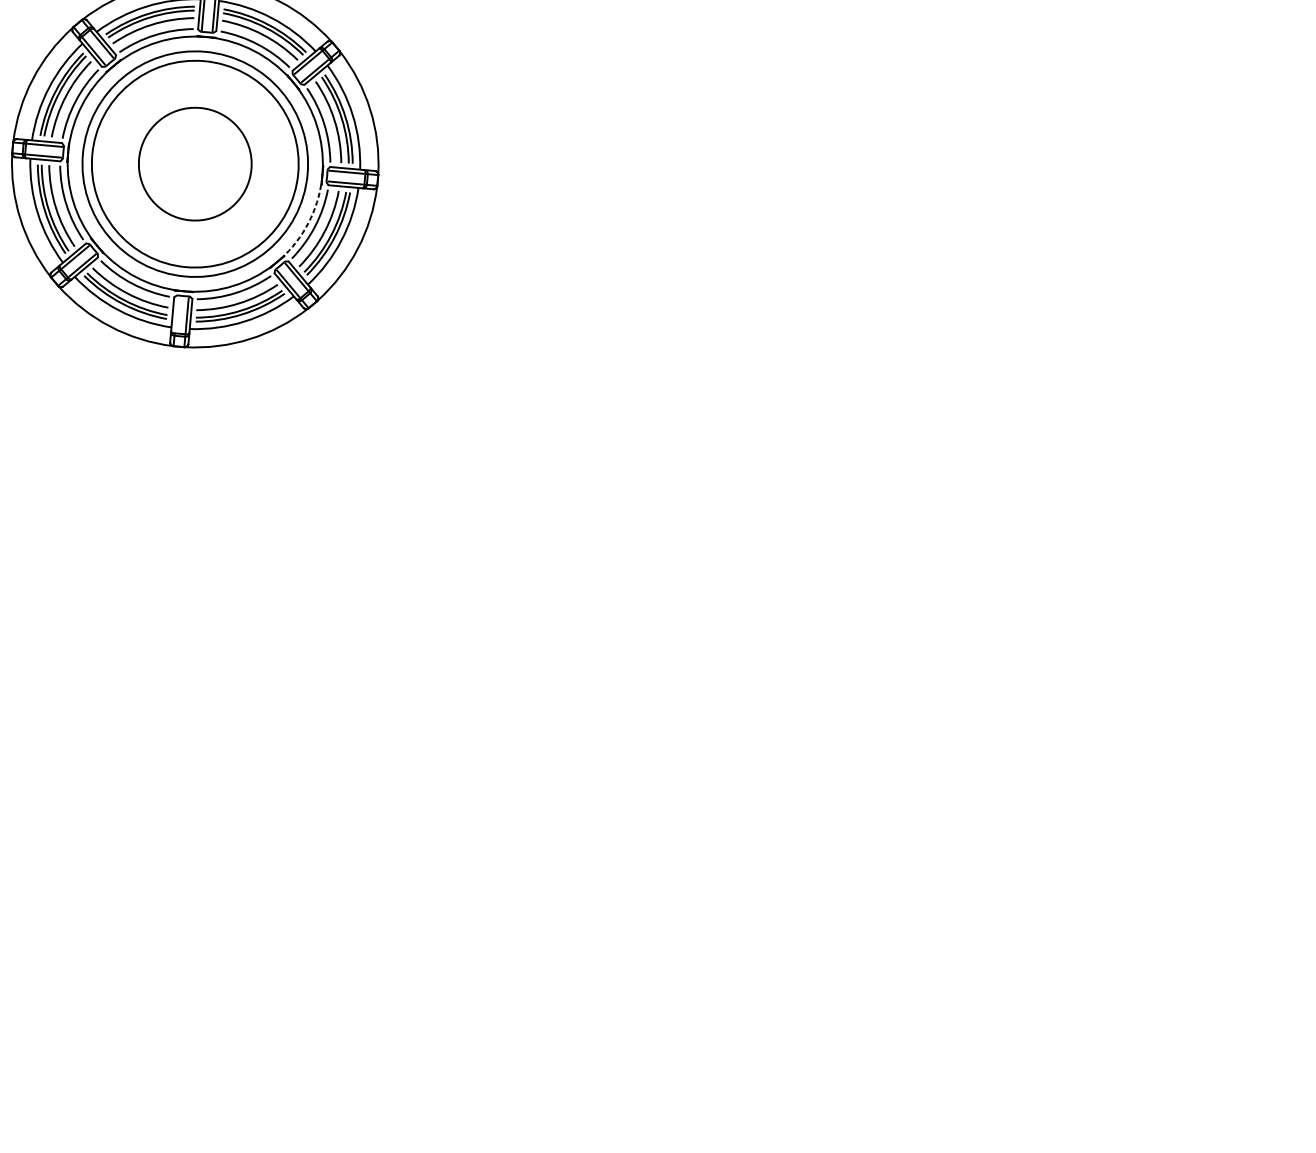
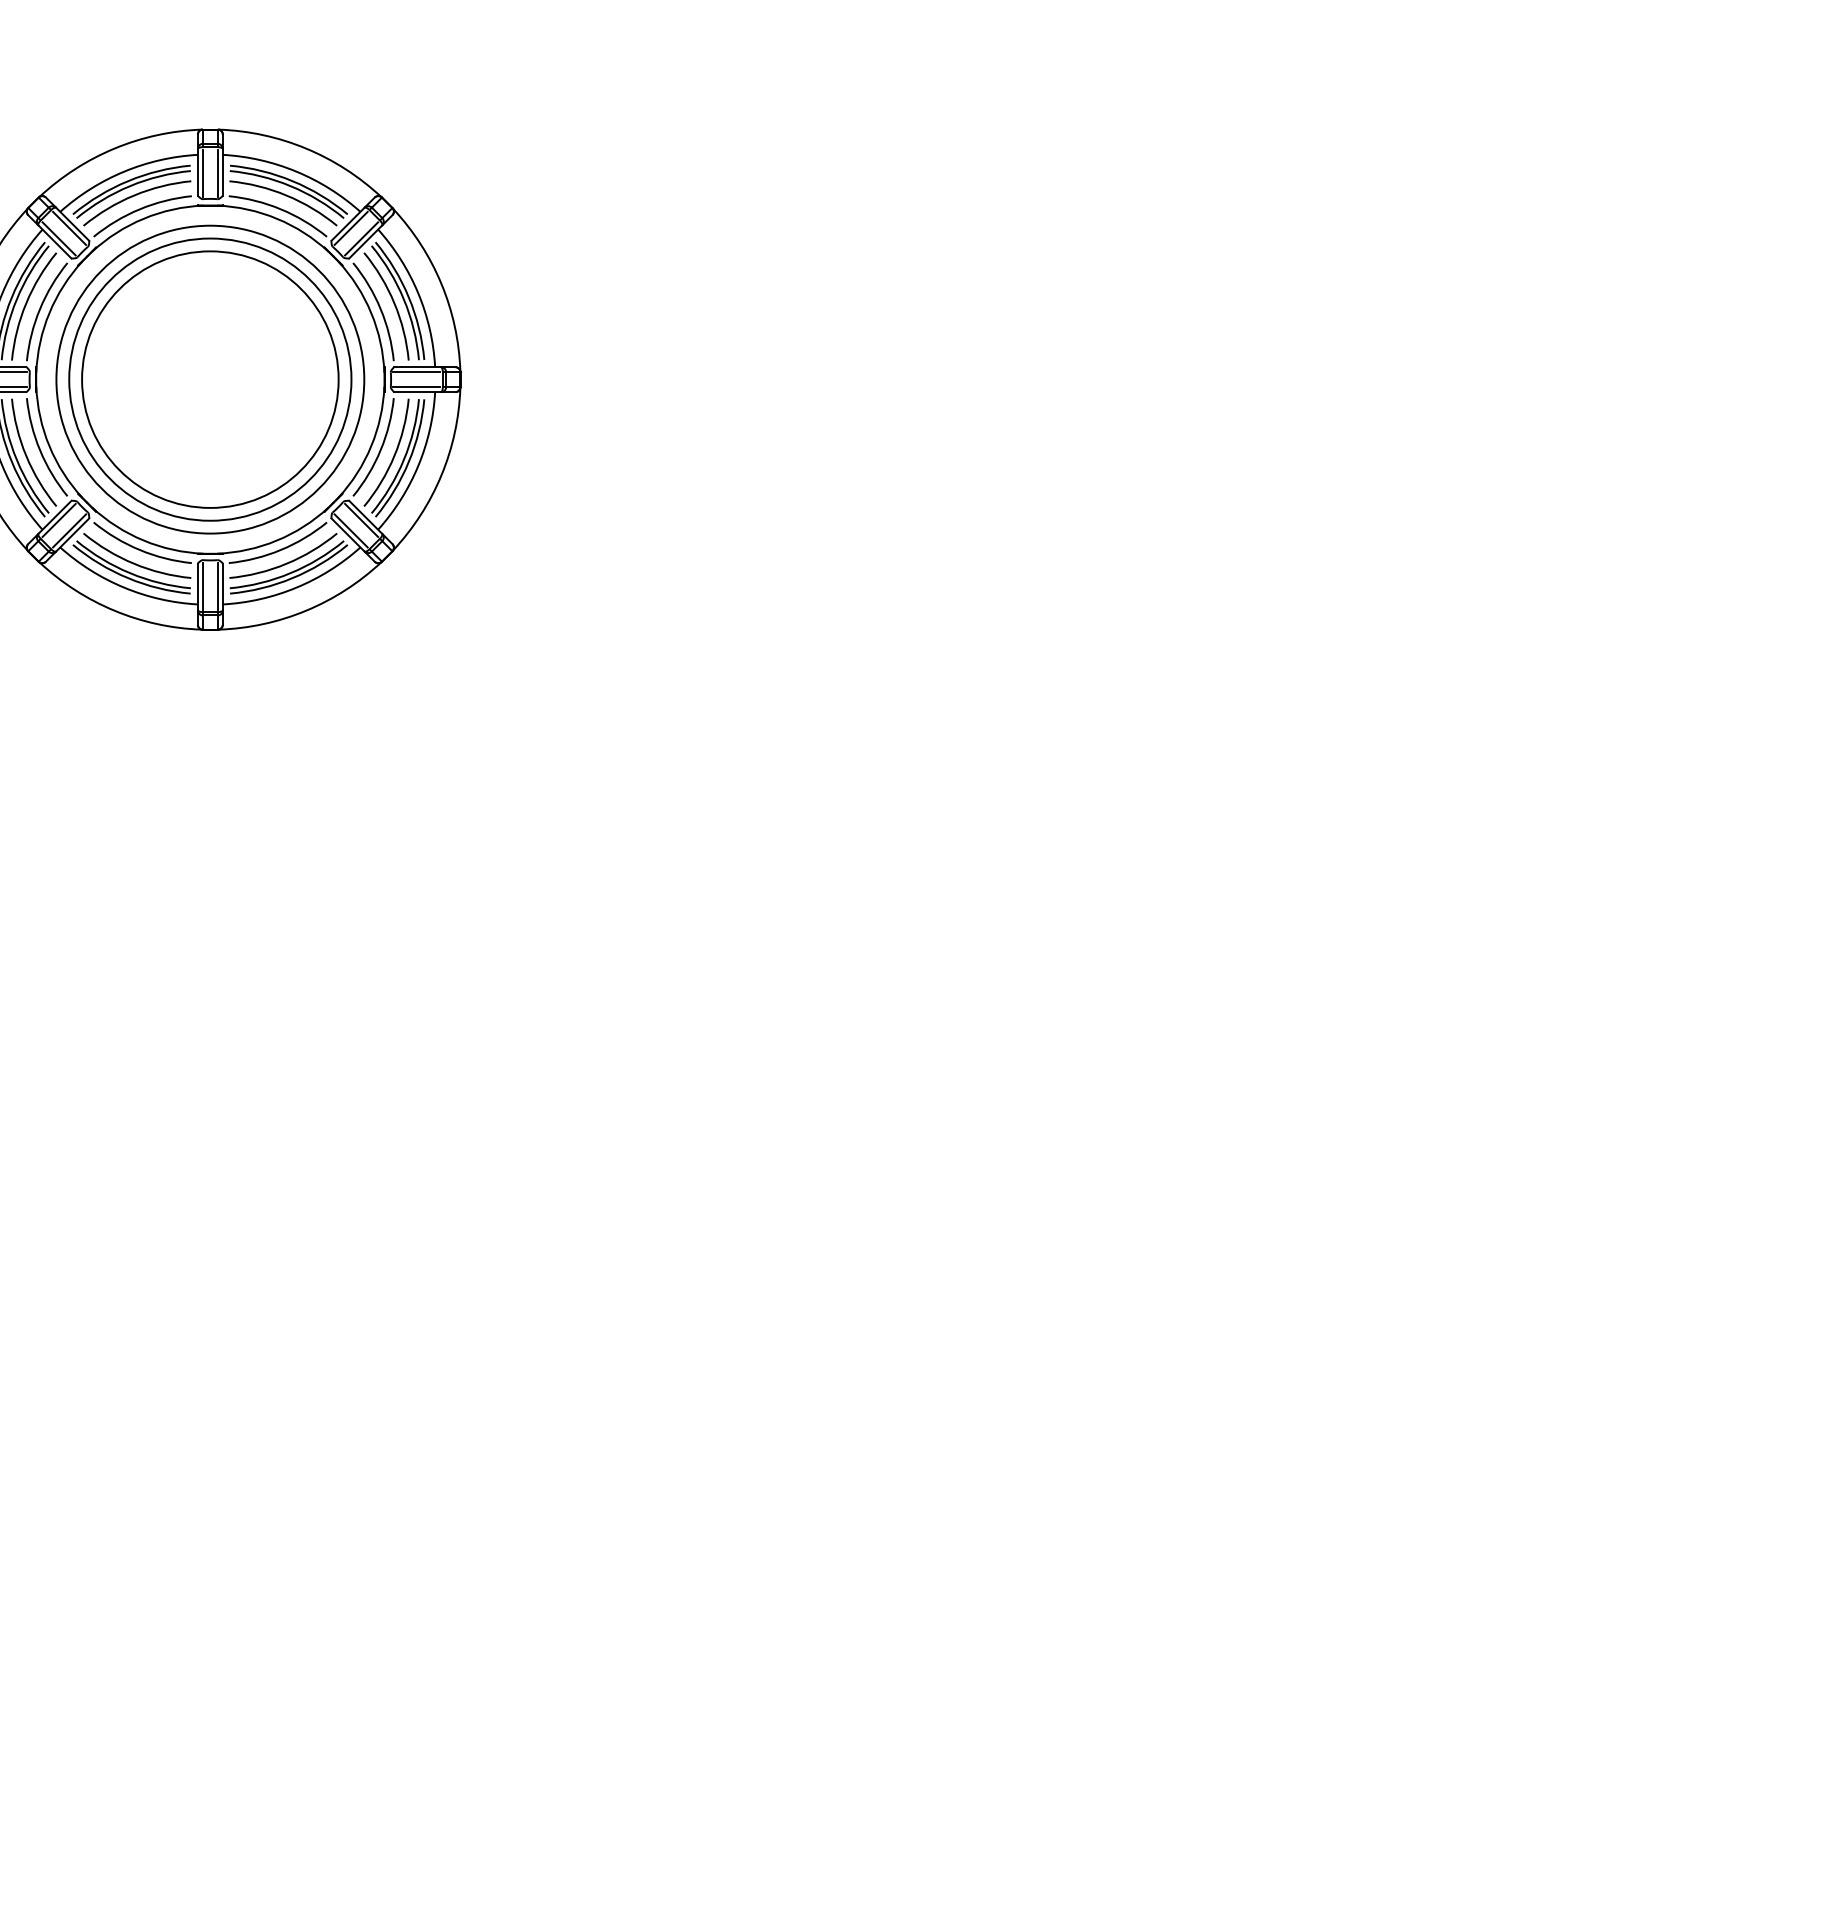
circle: (195, 164) -> (210, 379), size x1.67
arc: (308, 223) -> (371, 446), dashed -> solid
line: (176, 313) -> (202, 585), added

